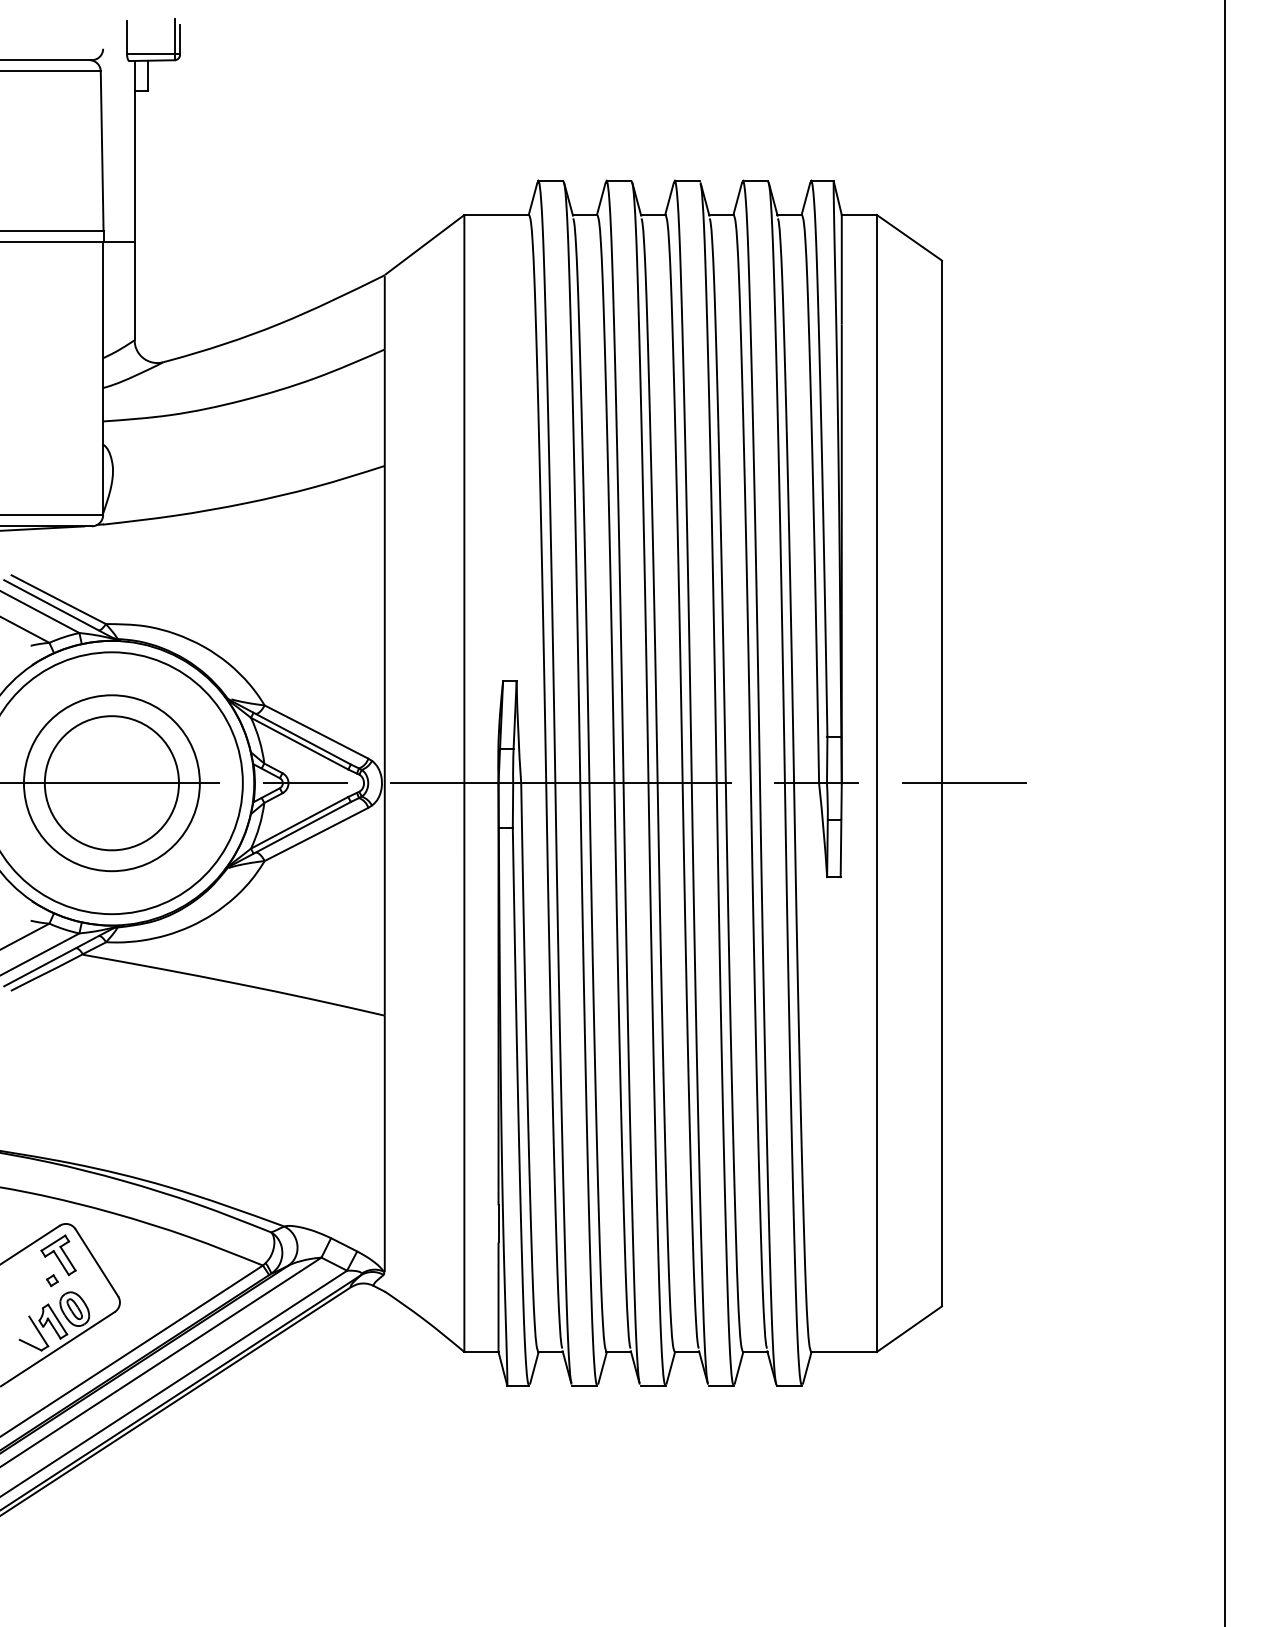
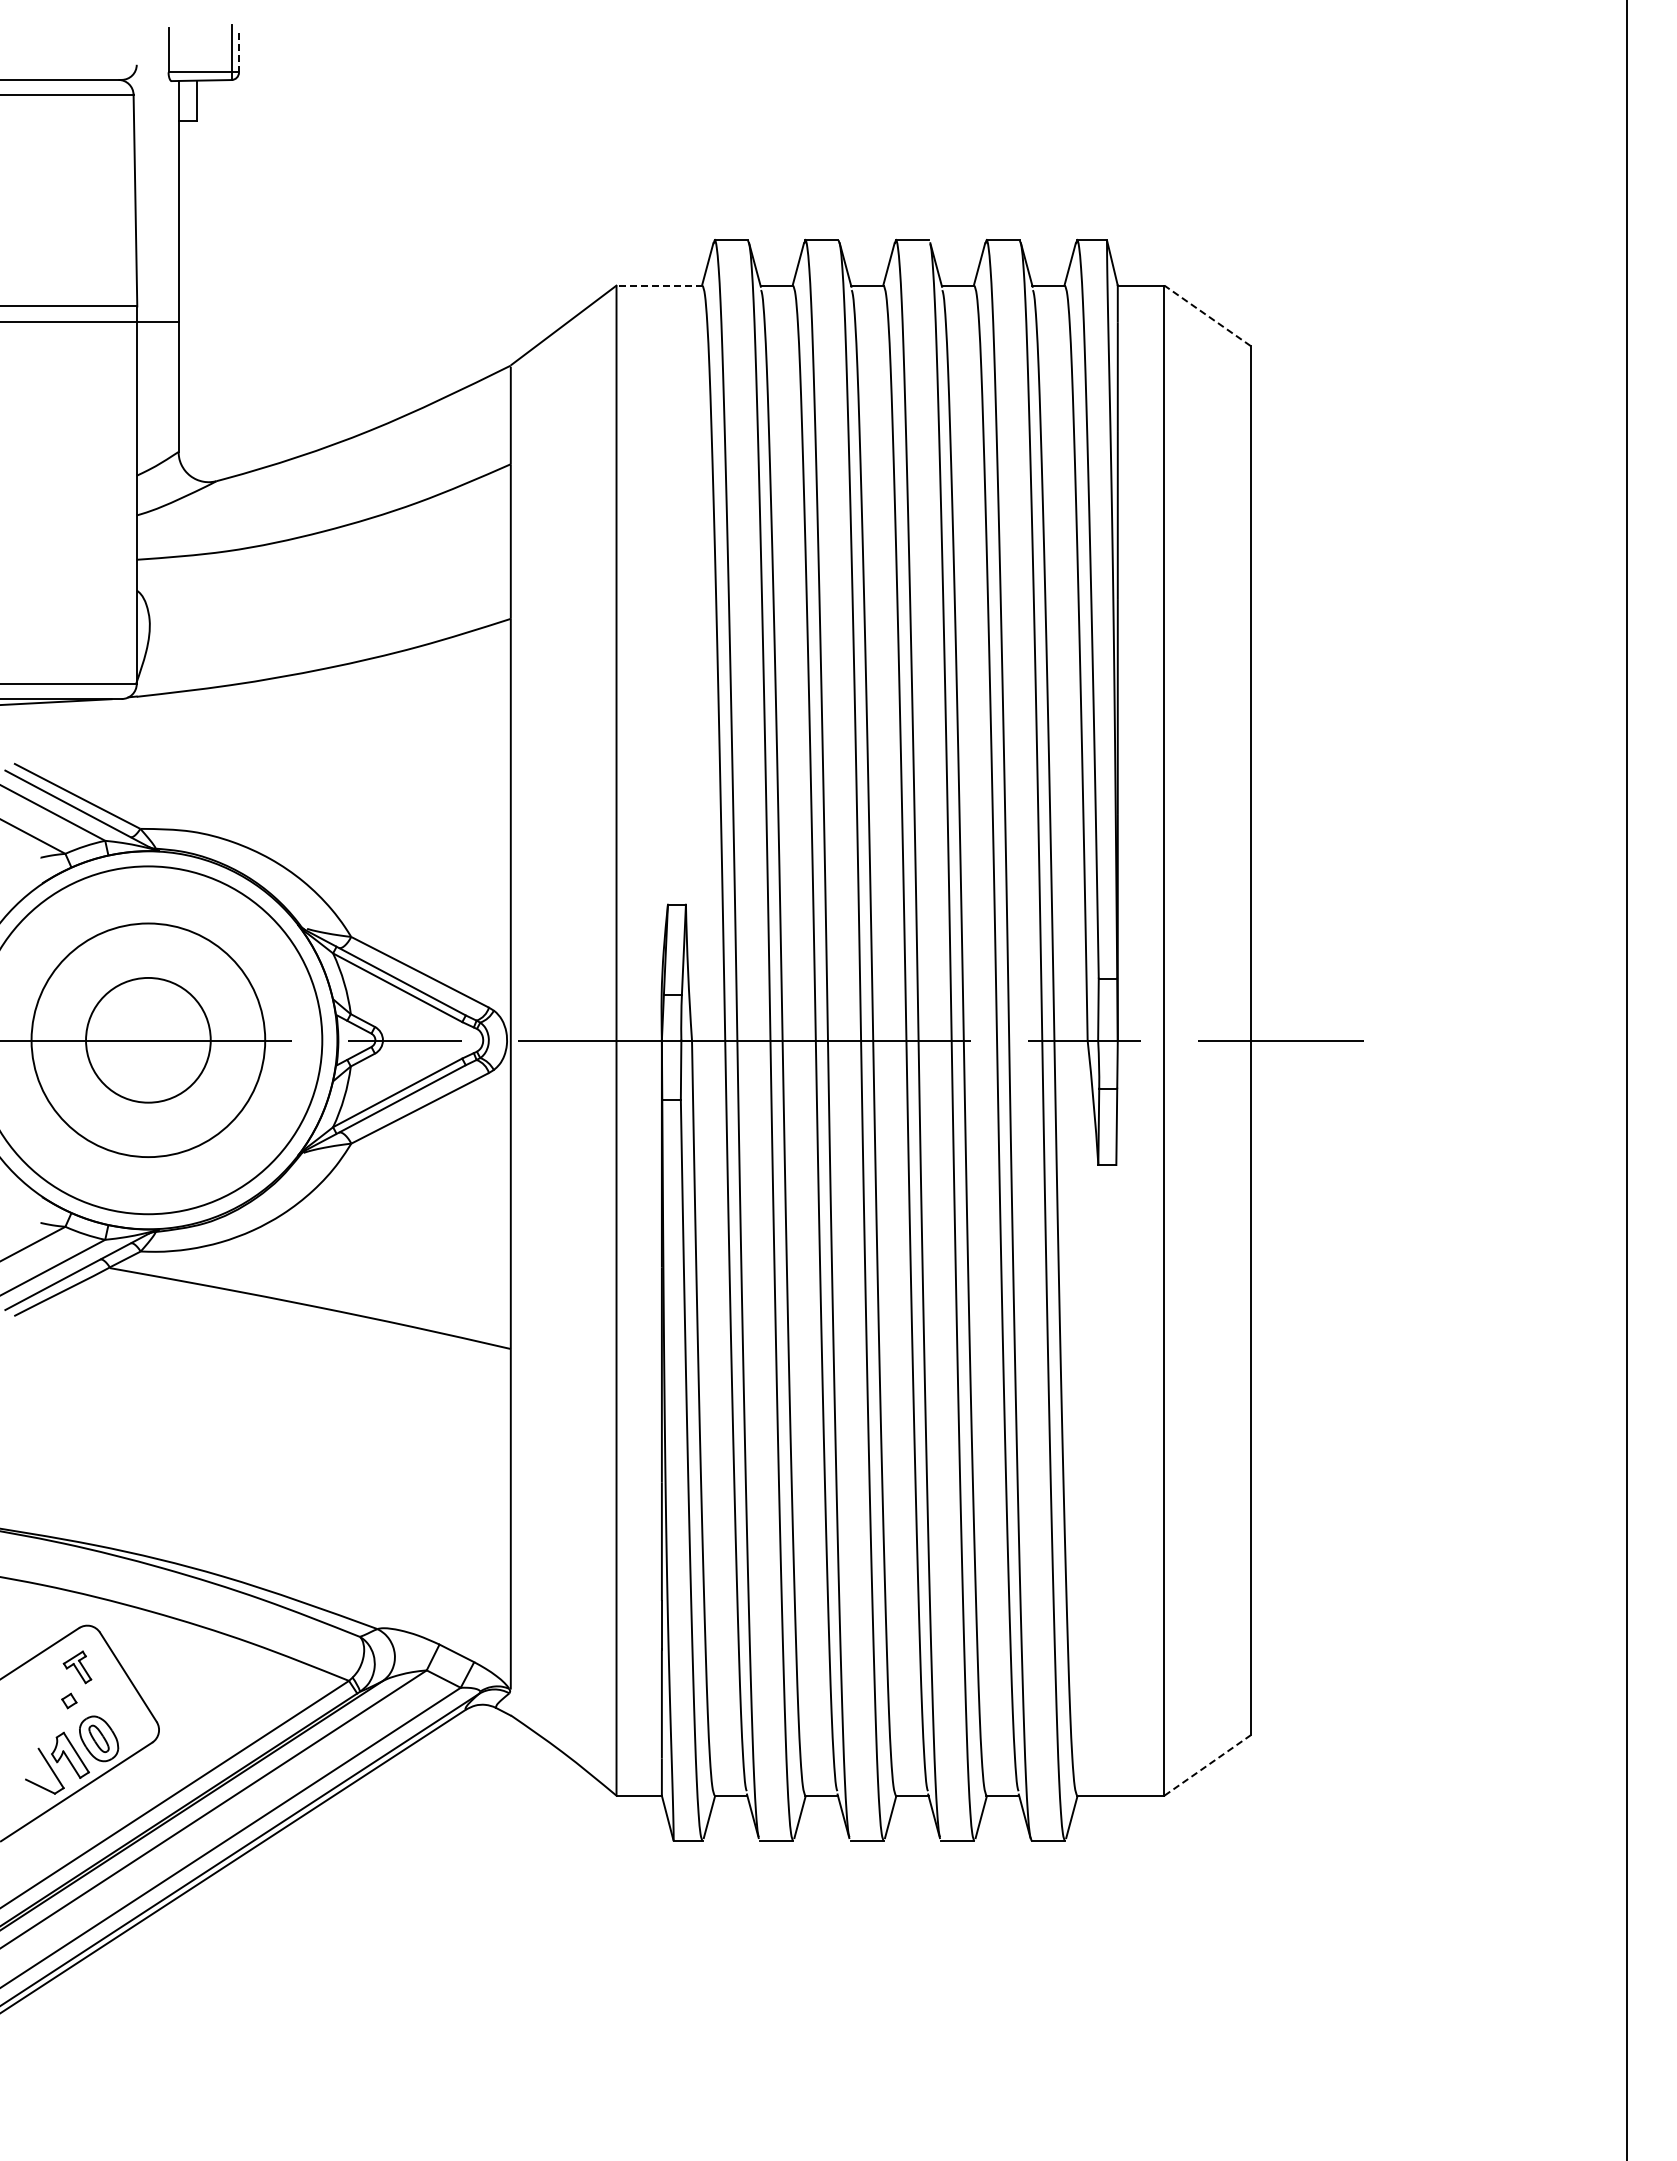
line: (180, 39) -> (239, 52), solid -> dashed
line: (496, 214) -> (659, 285), solid -> dashed
line: (909, 237) -> (1207, 315), solid -> dashed
circle: (111, 783) -> (148, 1040), size x0.7
part: (58, 1255) -> (77, 1667), size x0.6
line: (909, 1329) -> (1207, 1765), solid -> dashed

